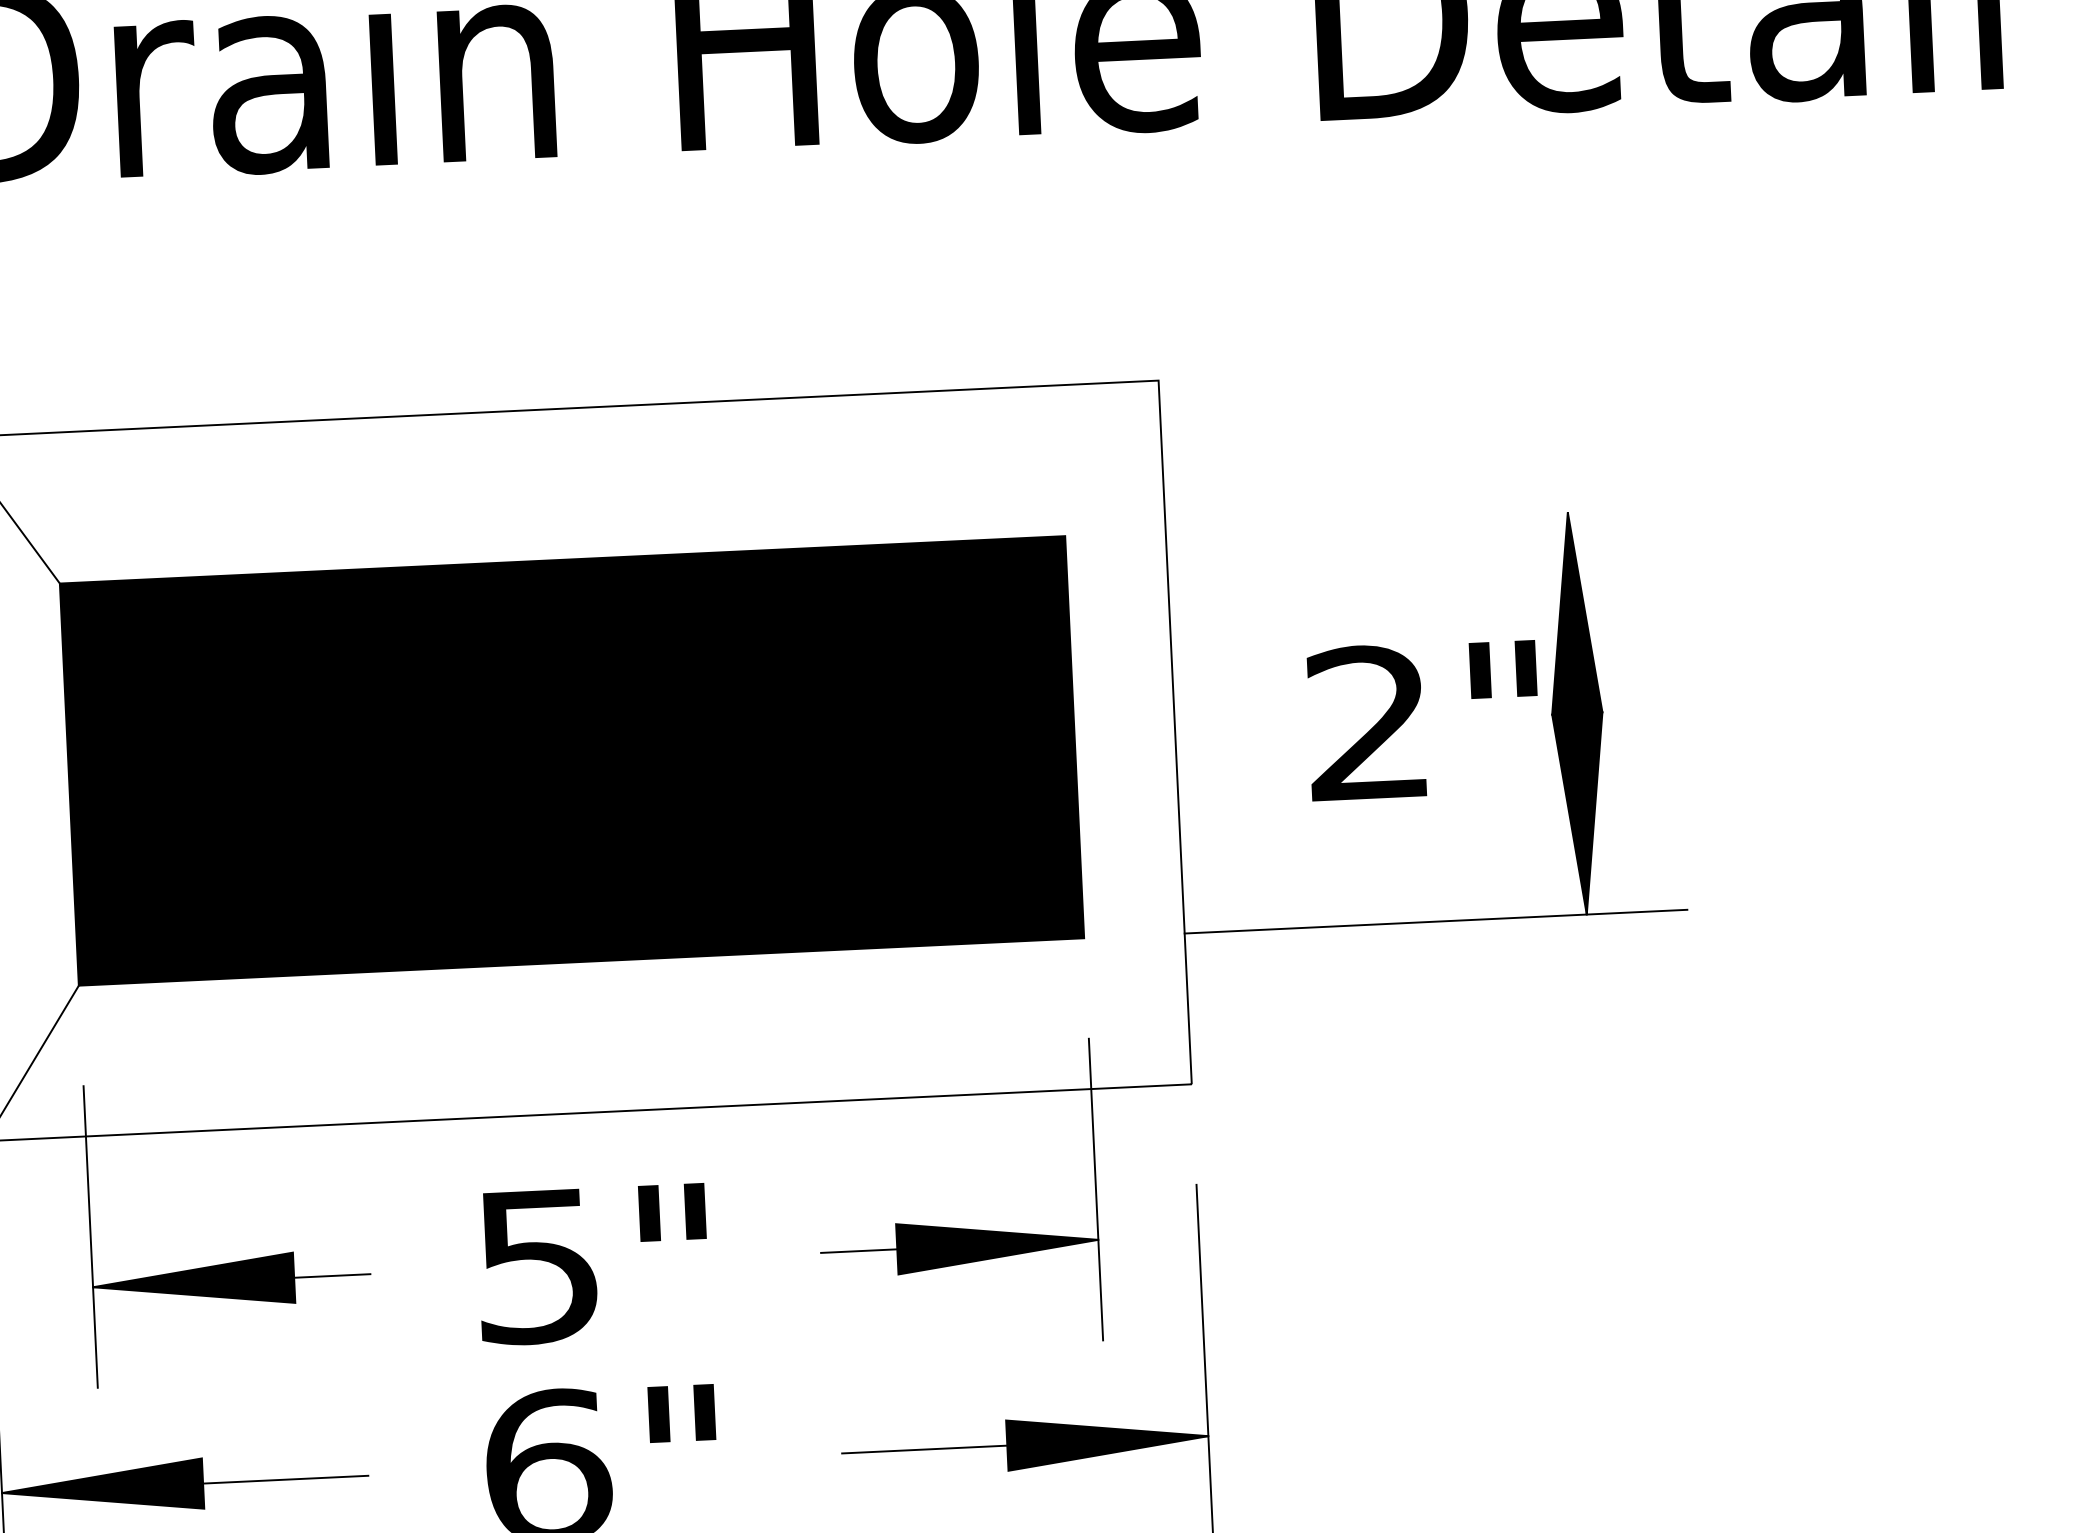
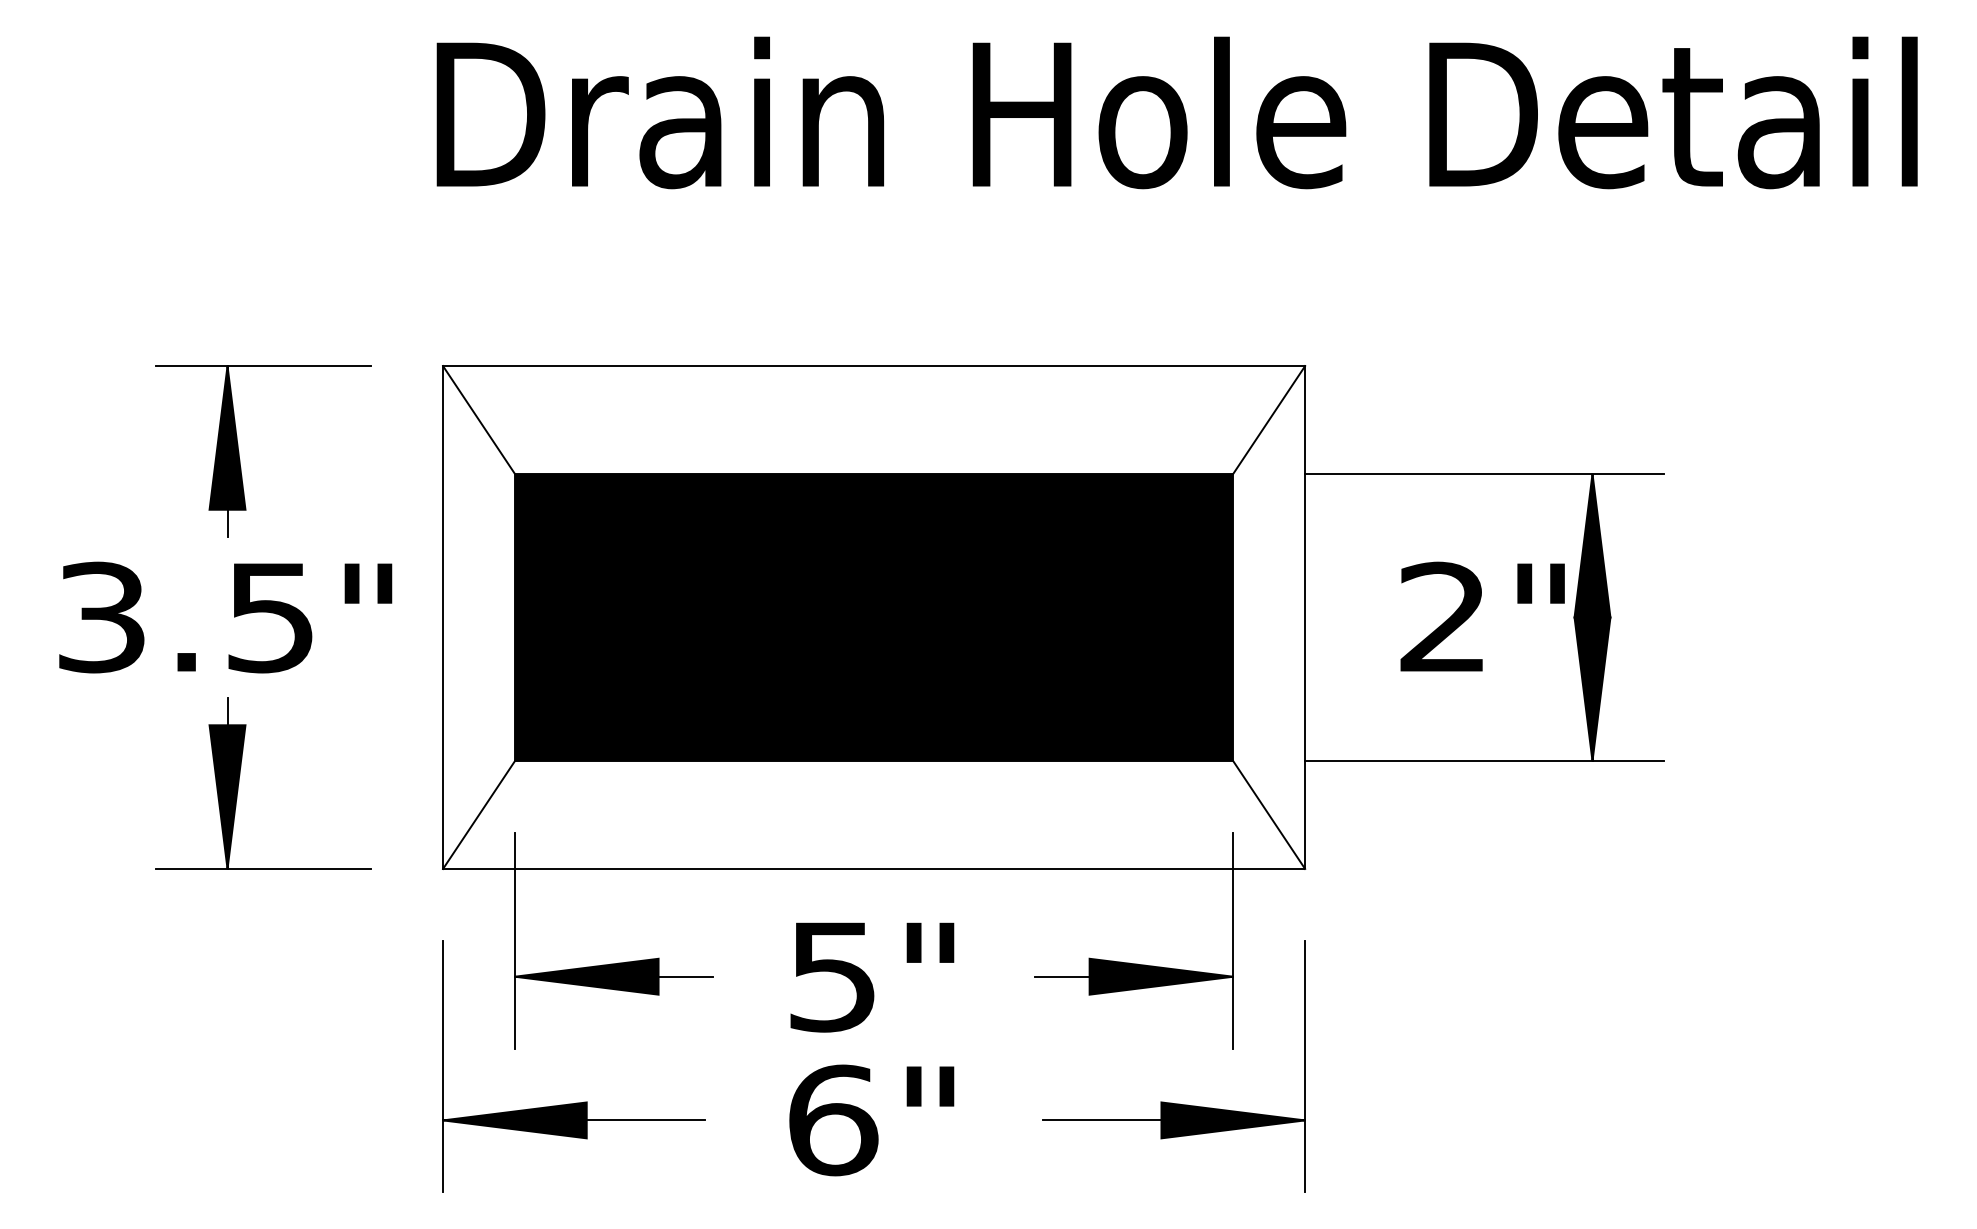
line: (1112, 457) -> (1269, 419), added
line: (1416, 519) -> (1484, 473), added
line: (1138, 1010) -> (1269, 814), added

